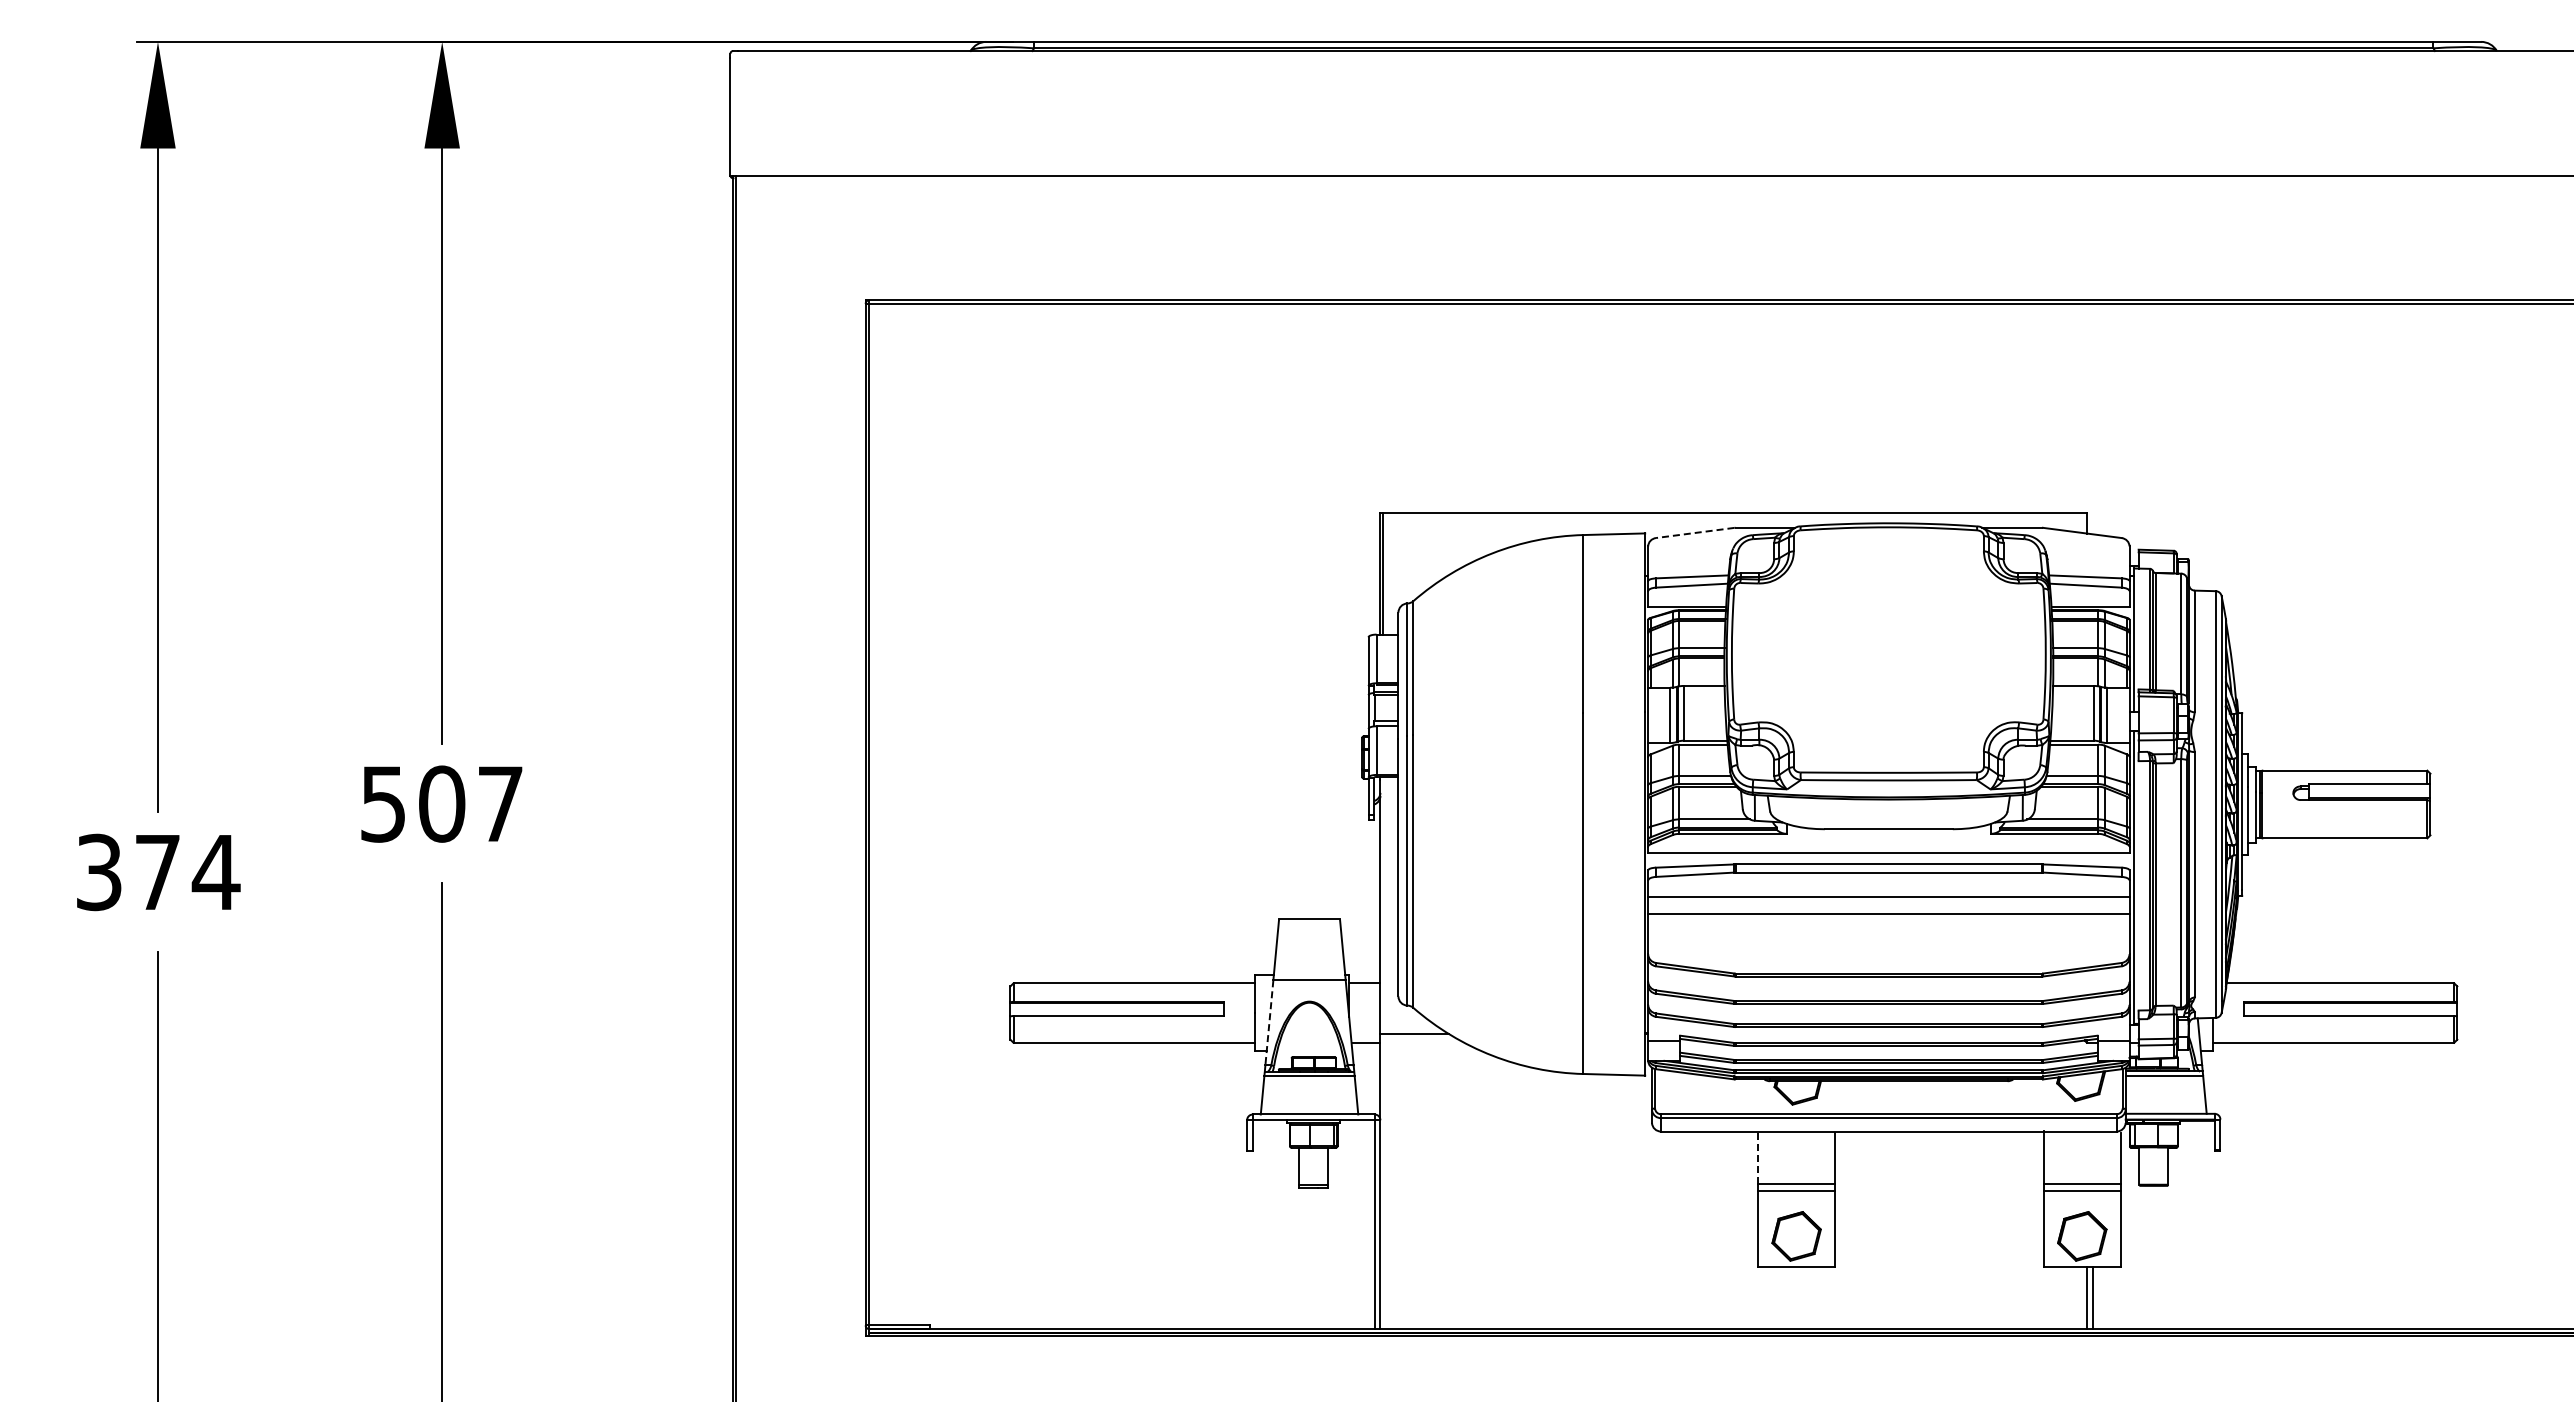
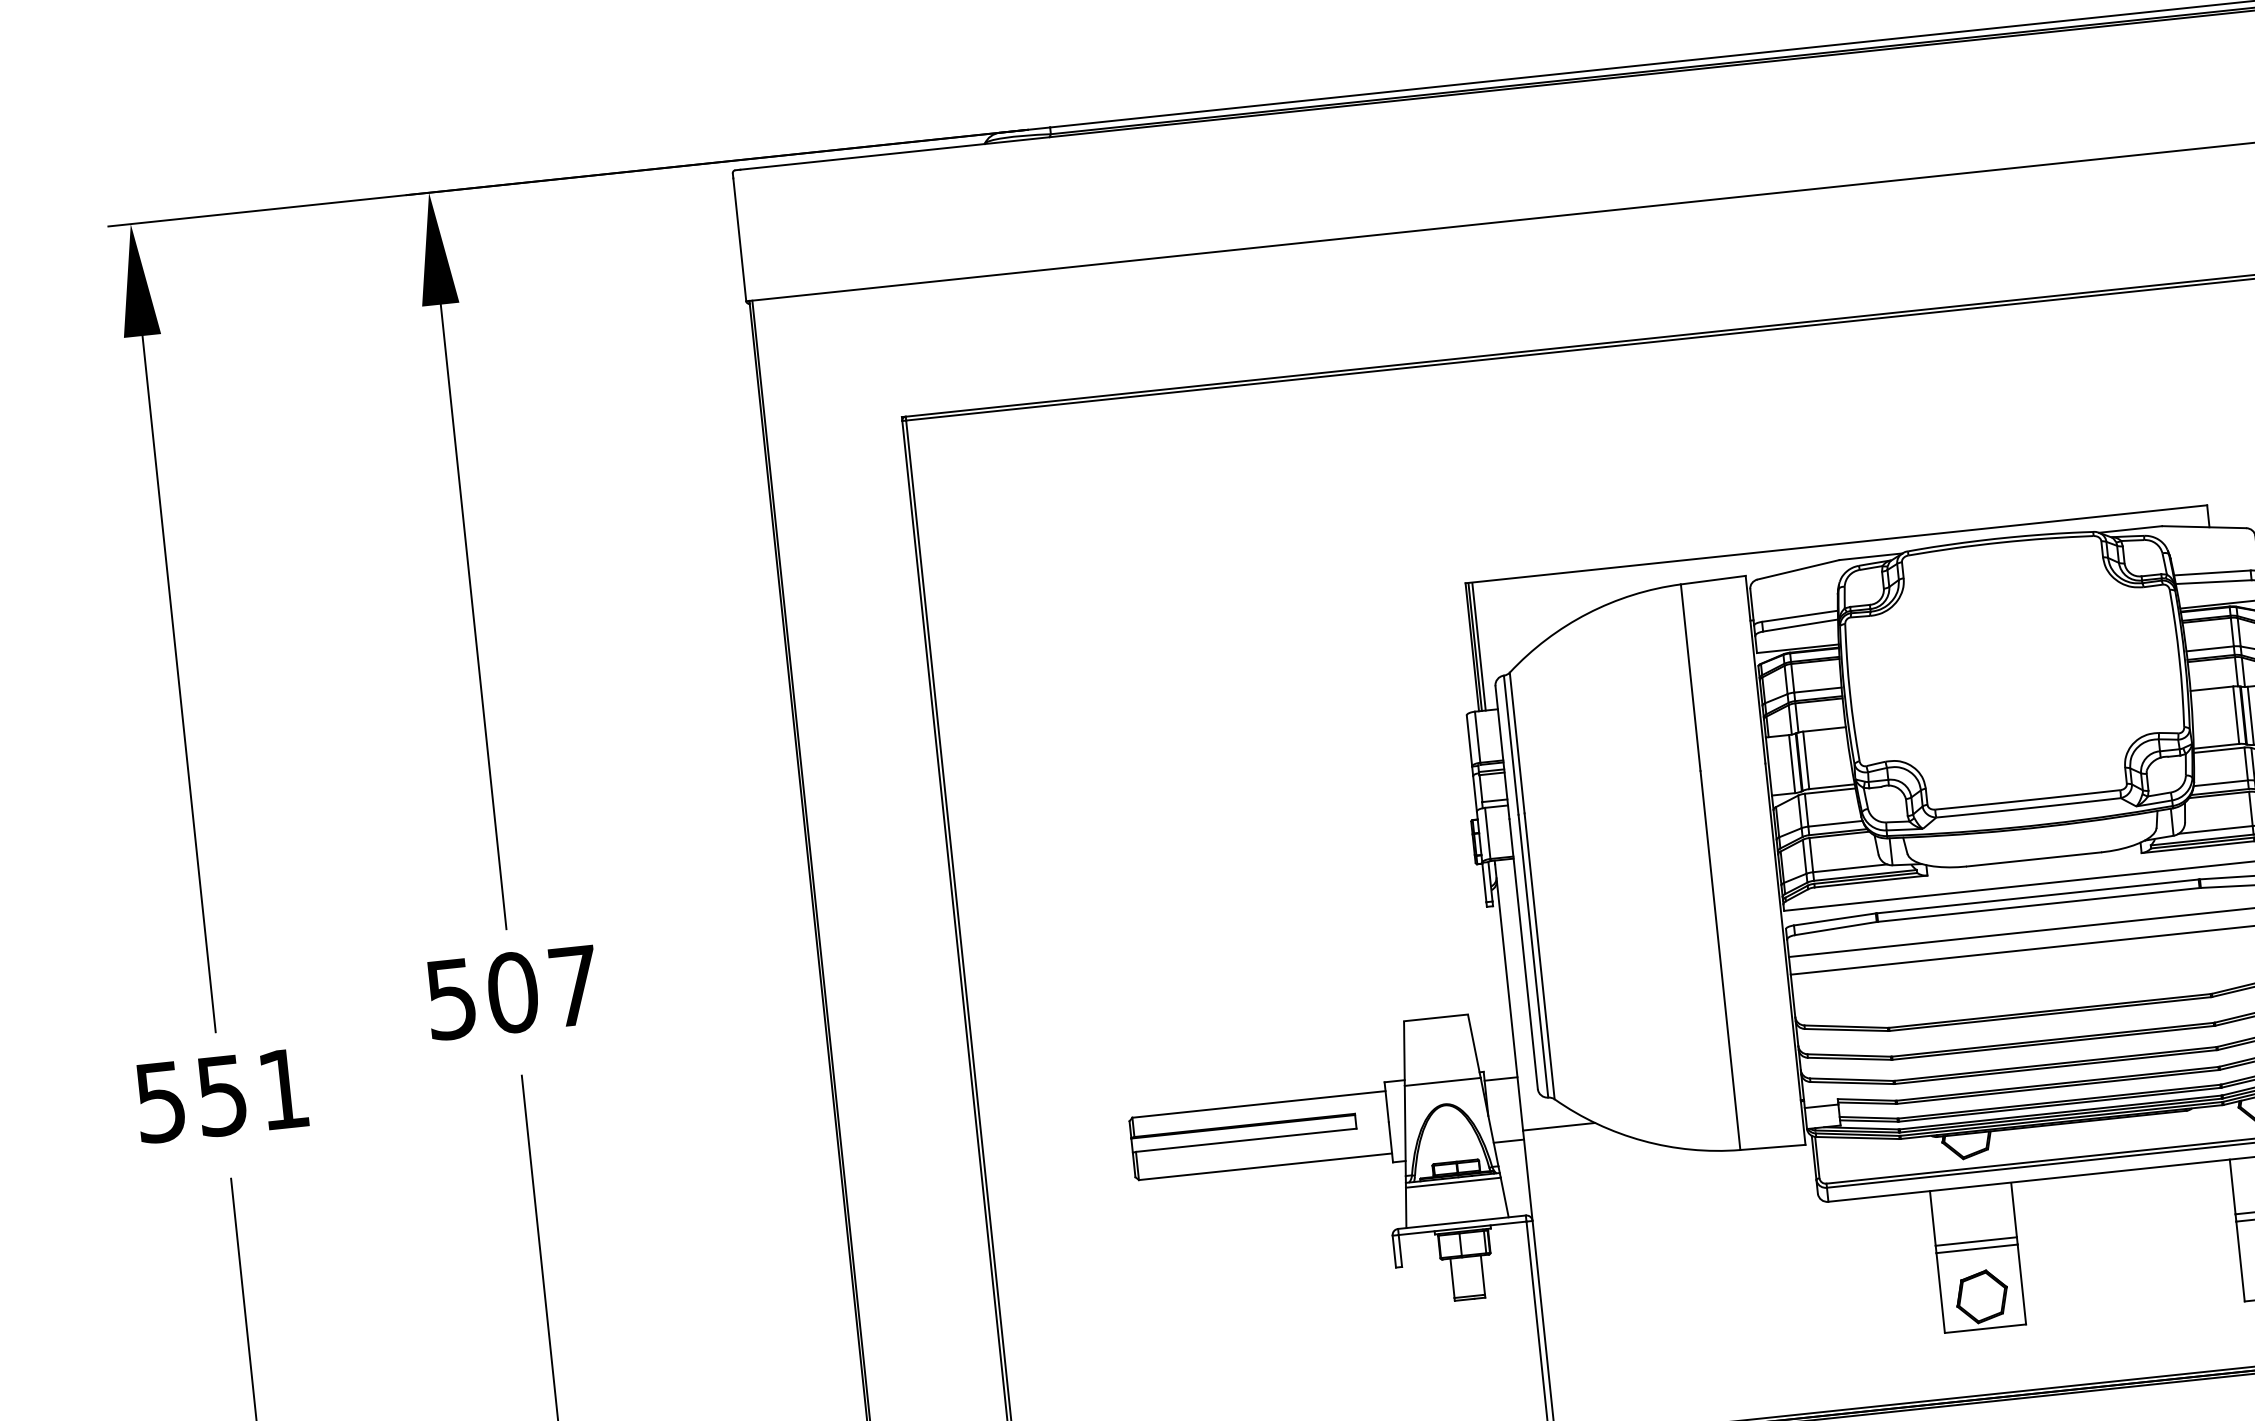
line: (1694, 533) -> (1797, 570), dashed -> solid
line: (1386, 573) -> (1478, 646), added
text: (158, 872) -> (222, 1095), 374 -> 551
line: (1269, 1022) -> (1405, 1130), dashed -> solid
line: (1757, 1157) -> (1932, 1218), dashed -> solid

